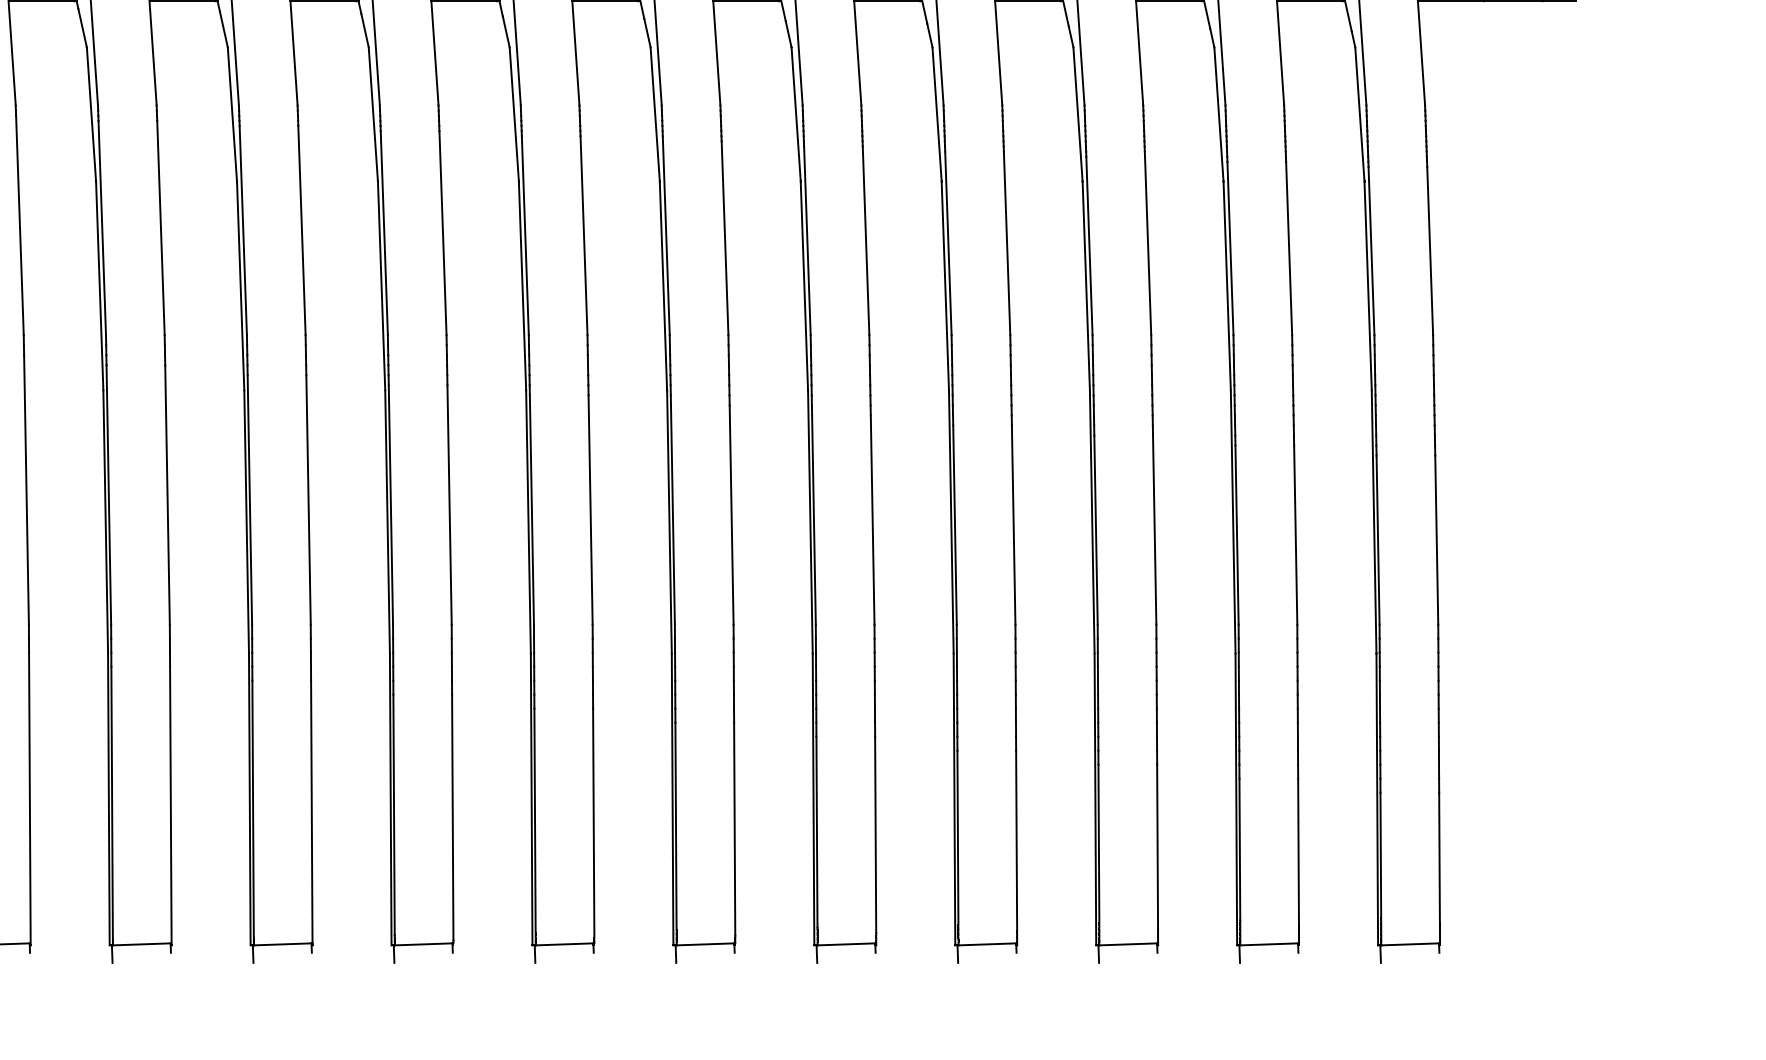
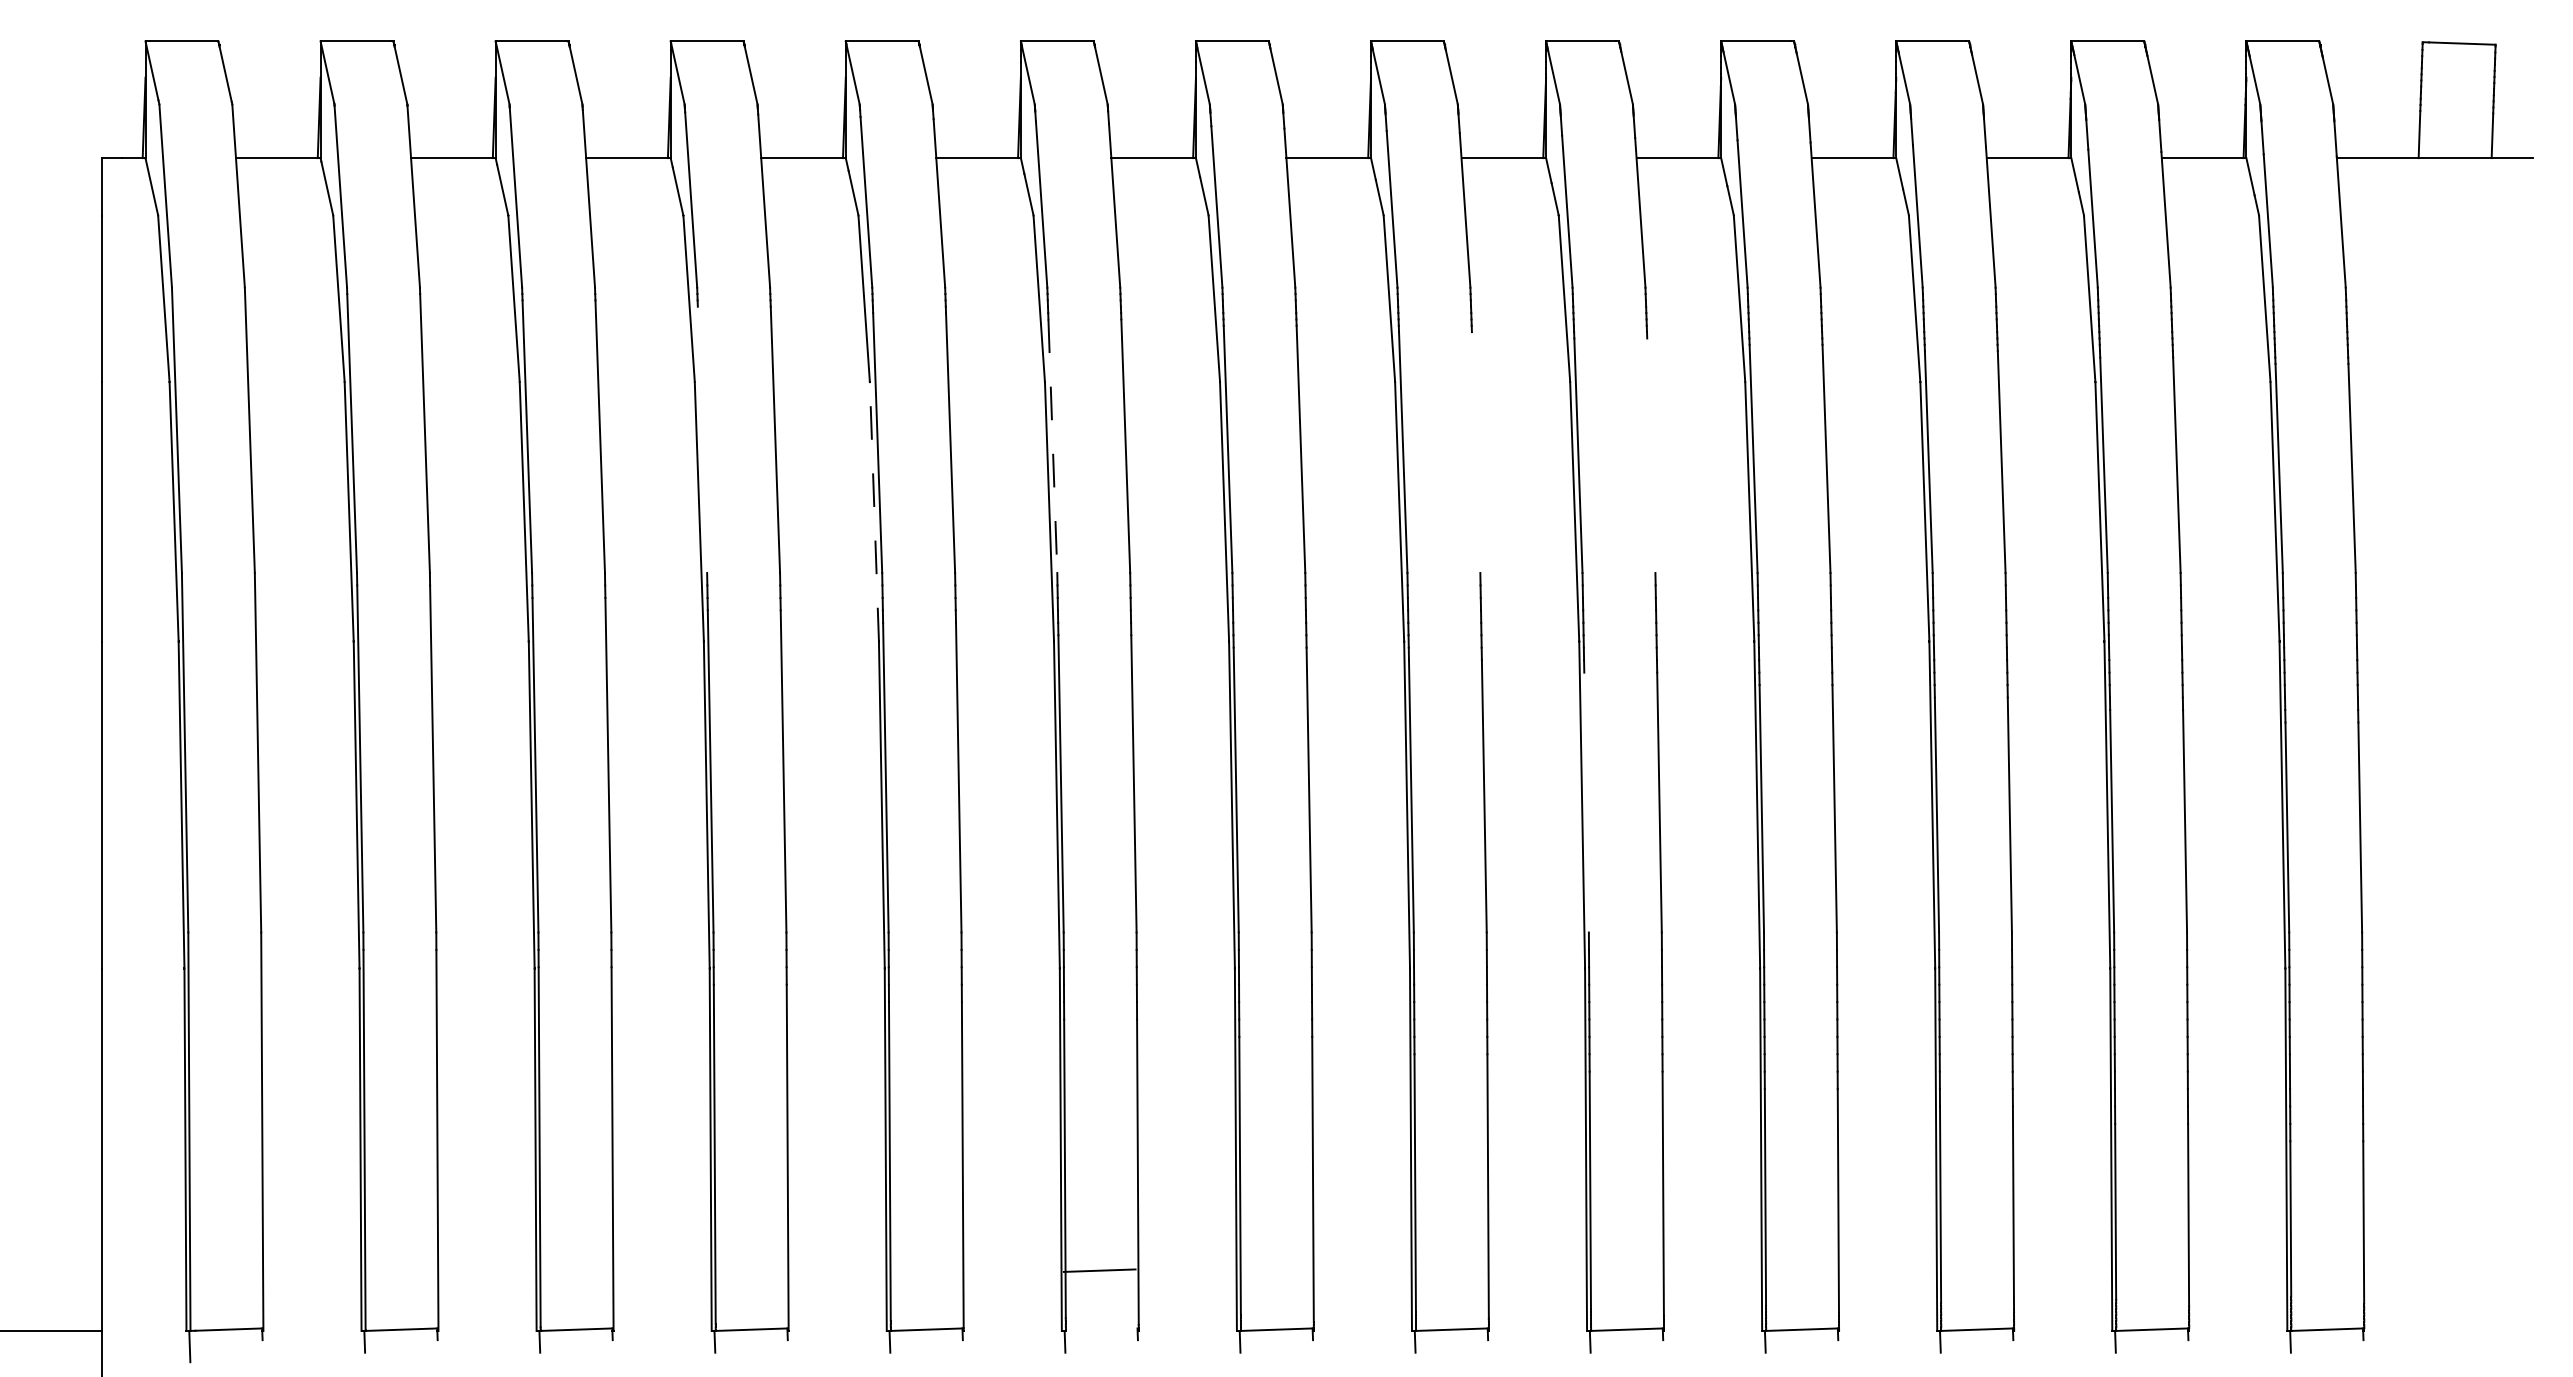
line: (102, 227) -> (702, 439), removed
line: (384, 233) -> (1052, 446), solid -> dashed
line: (724, 238) -> (1475, 452), removed
line: (866, 240) -> (1651, 455), removed
line: (240, 285) -> (874, 511), solid -> dashed
line: (813, 519) -> (1586, 802), removed
line: (423, 944) -> (1099, 1270), moved

